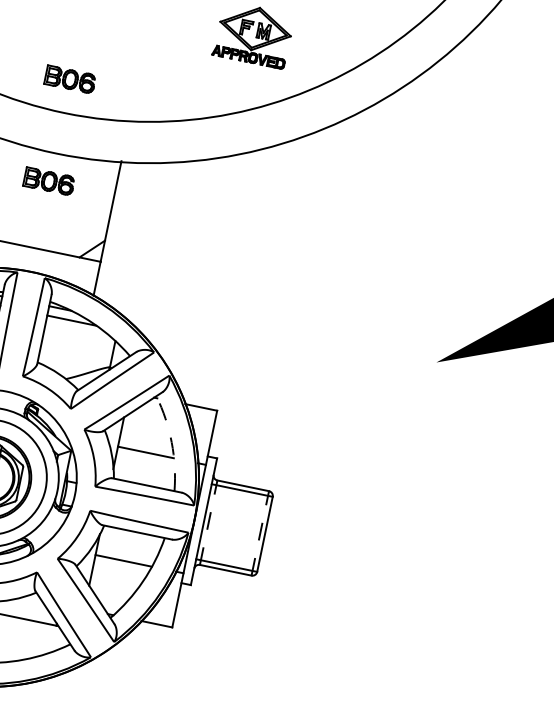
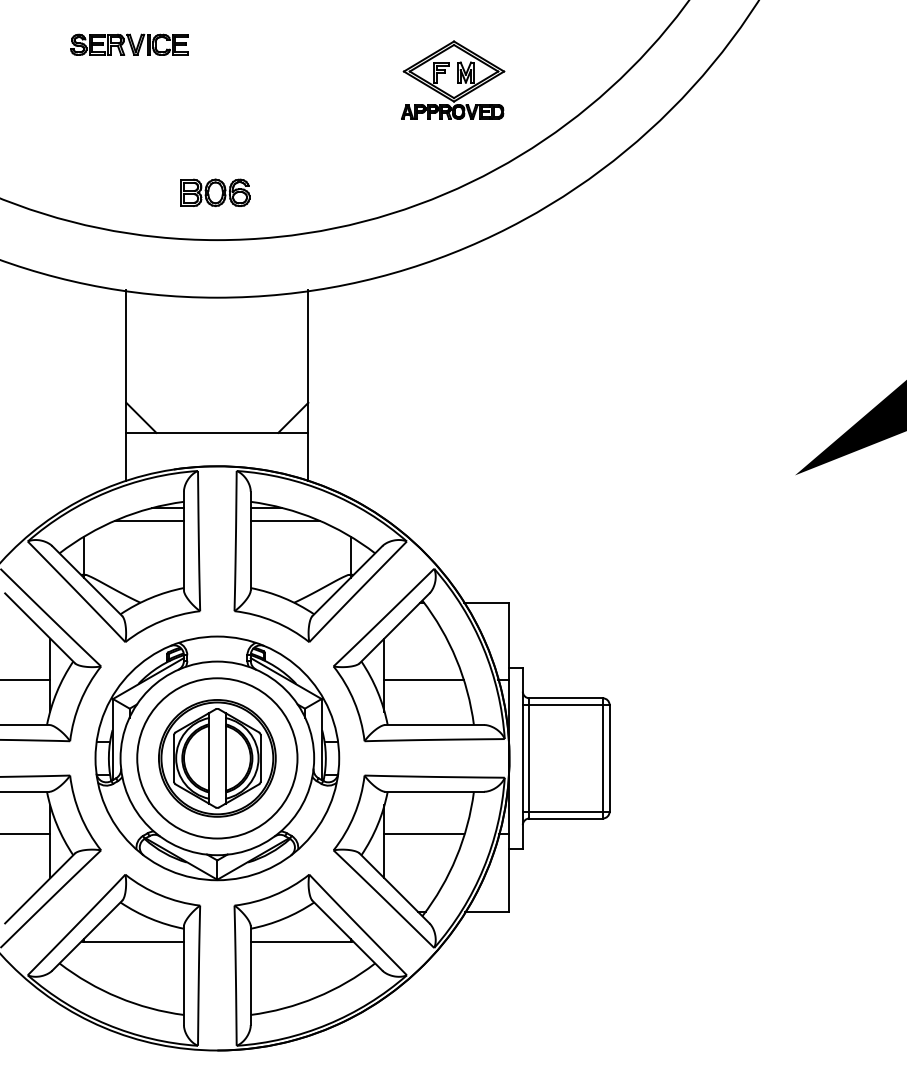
part: (49, 181) -> (215, 337), removed
arc: (171, 442) -> (456, 659), dashed -> solid
line: (208, 522) -> (529, 757), dashed -> solid
line: (260, 532) -> (602, 757), dashed -> solid

